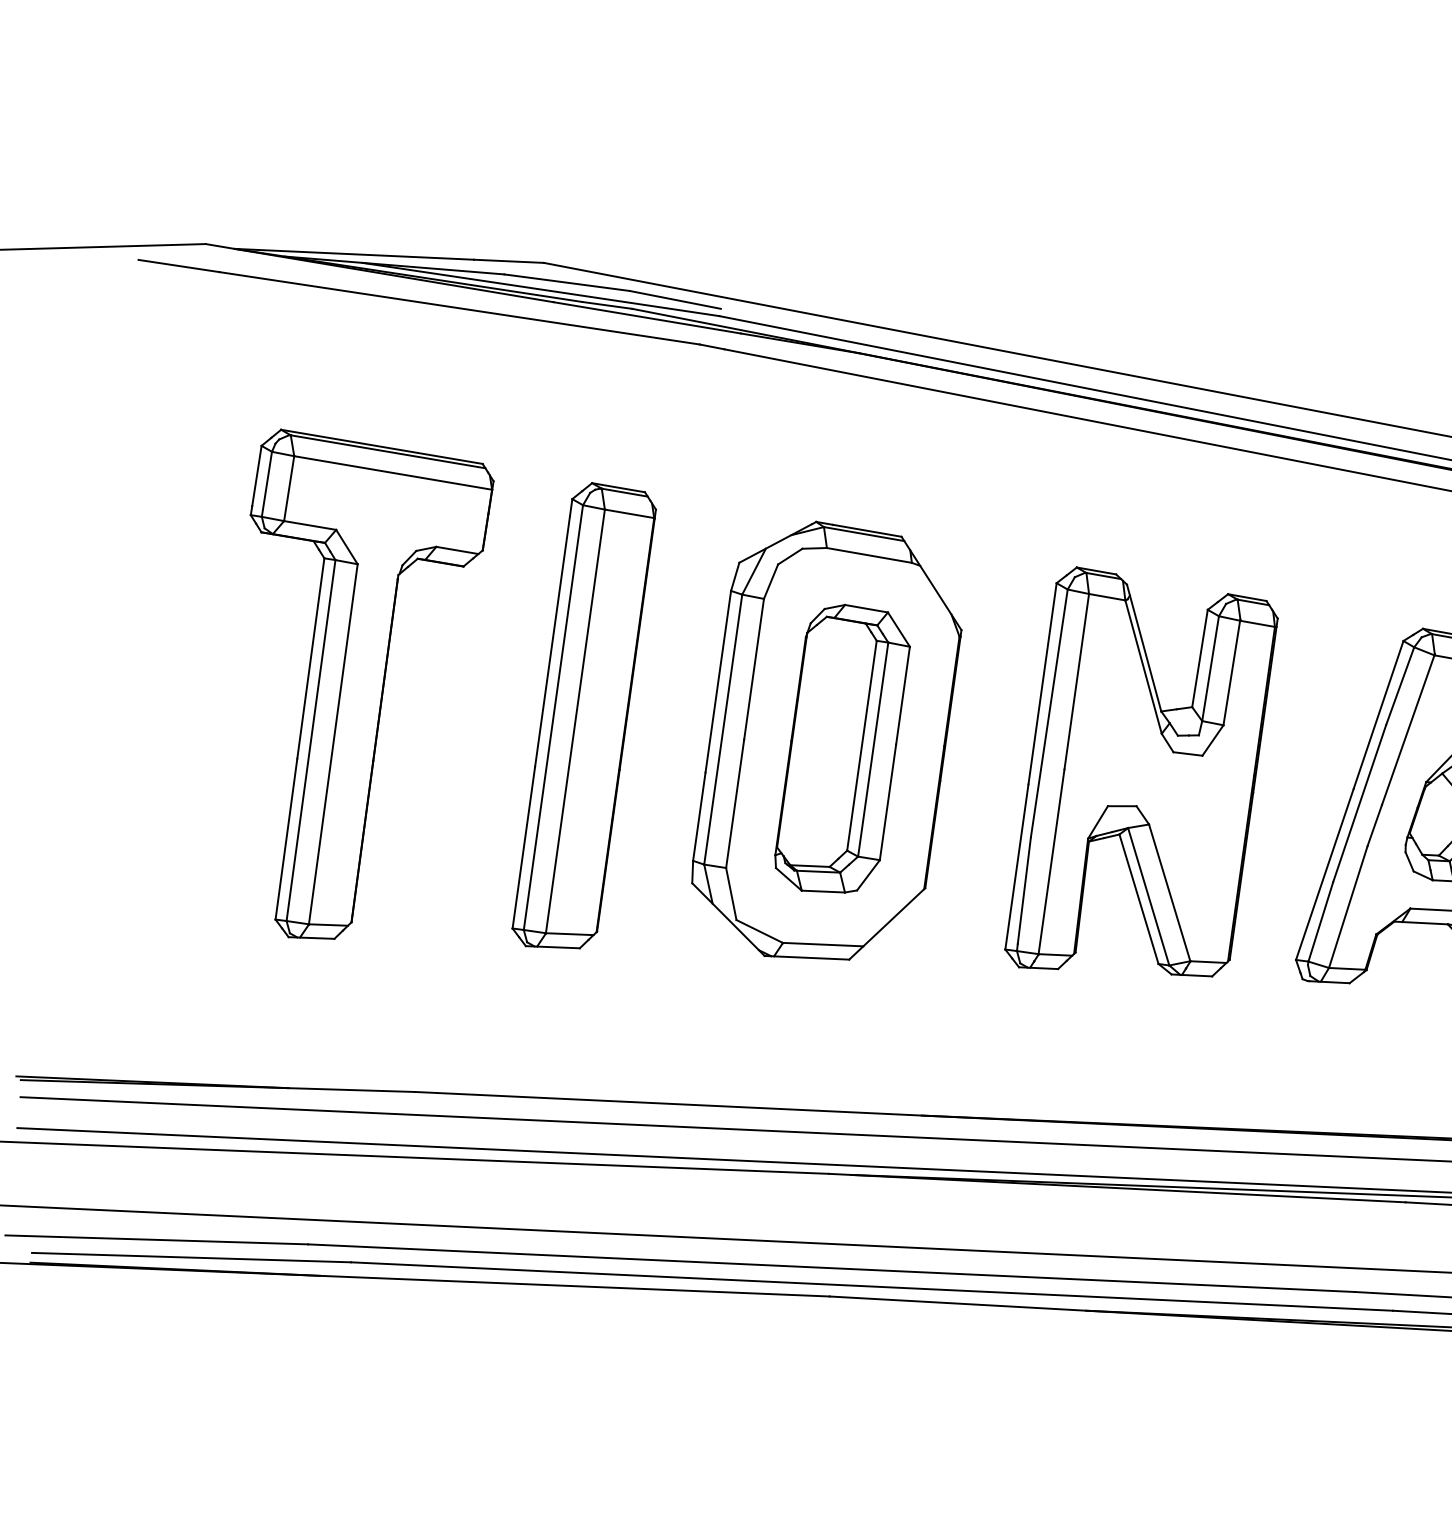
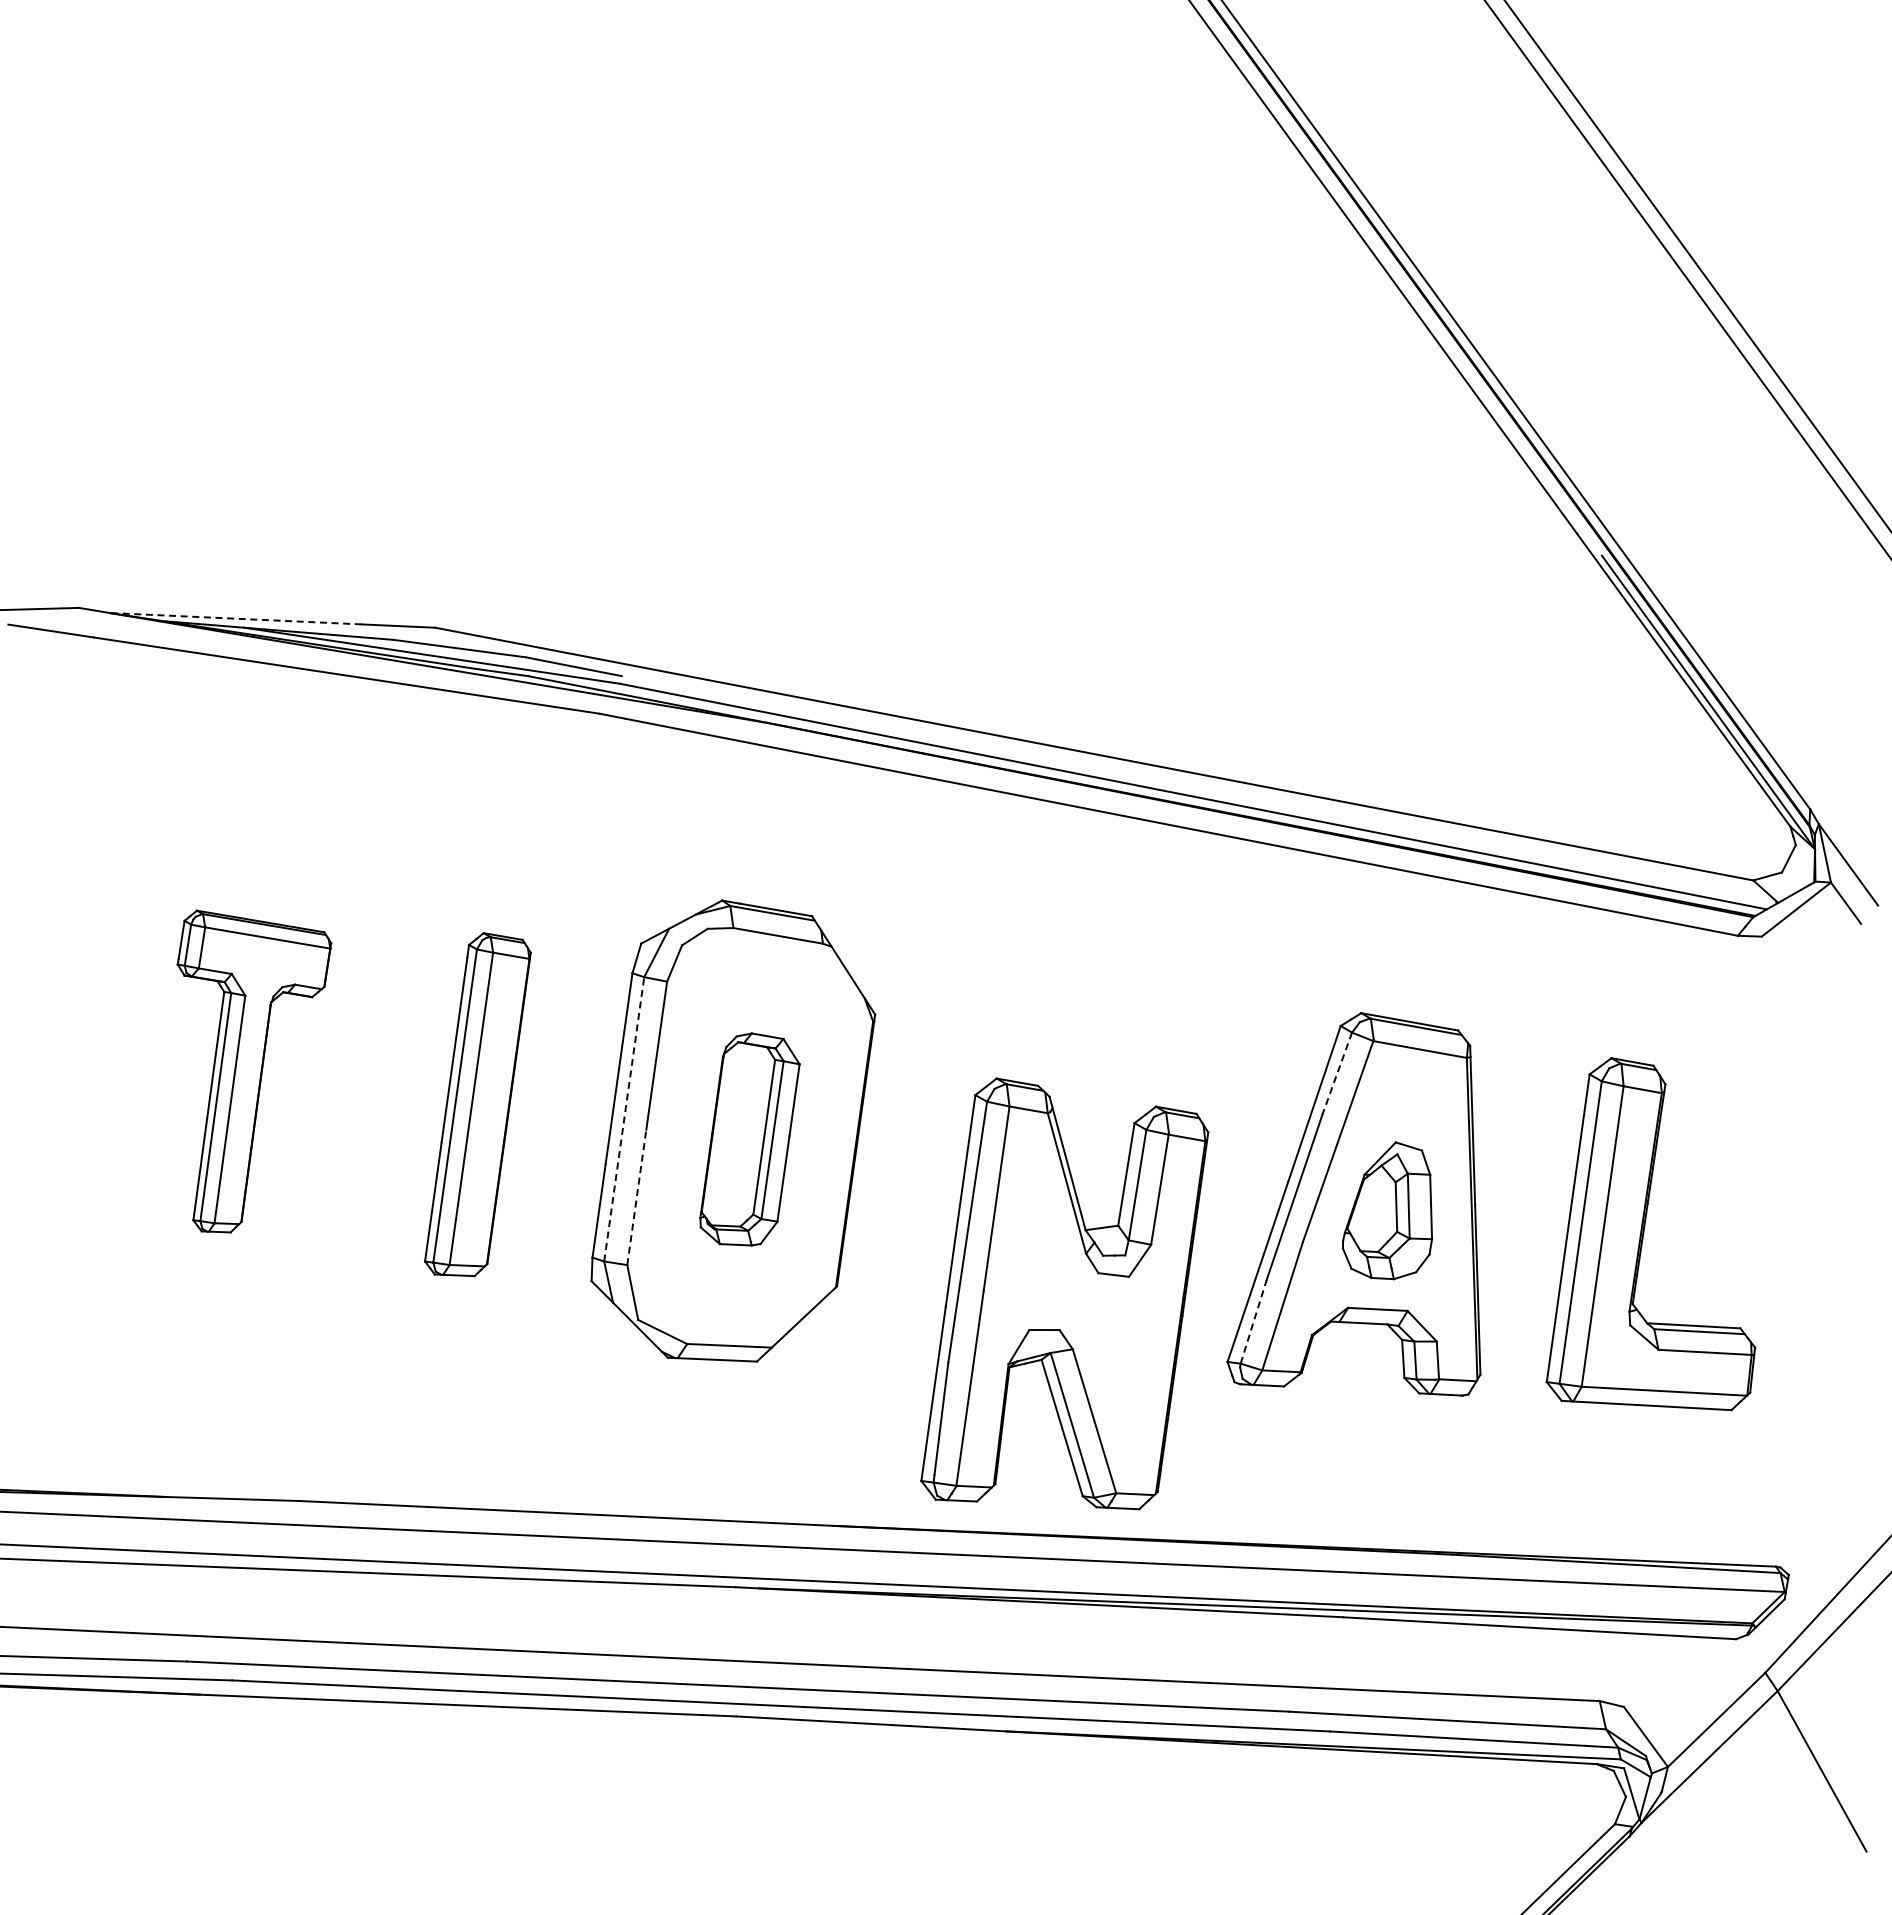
line: (354, 254) -> (235, 618), solid -> dashed
part: (372, 684) -> (254, 1071), size x0.6
line: (1400, 686) -> (1337, 1073), solid -> dashed
part: (583, 715) -> (477, 1104), size x0.7
line: (723, 729) -> (624, 1119), solid -> dashed
part: (842, 748) -> (749, 1139), size x0.7
part: (1141, 771) -> (1064, 1293), moved
line: (734, 802) -> (636, 1196), solid -> dashed
line: (1320, 921) -> (1253, 1321), solid -> dashed

